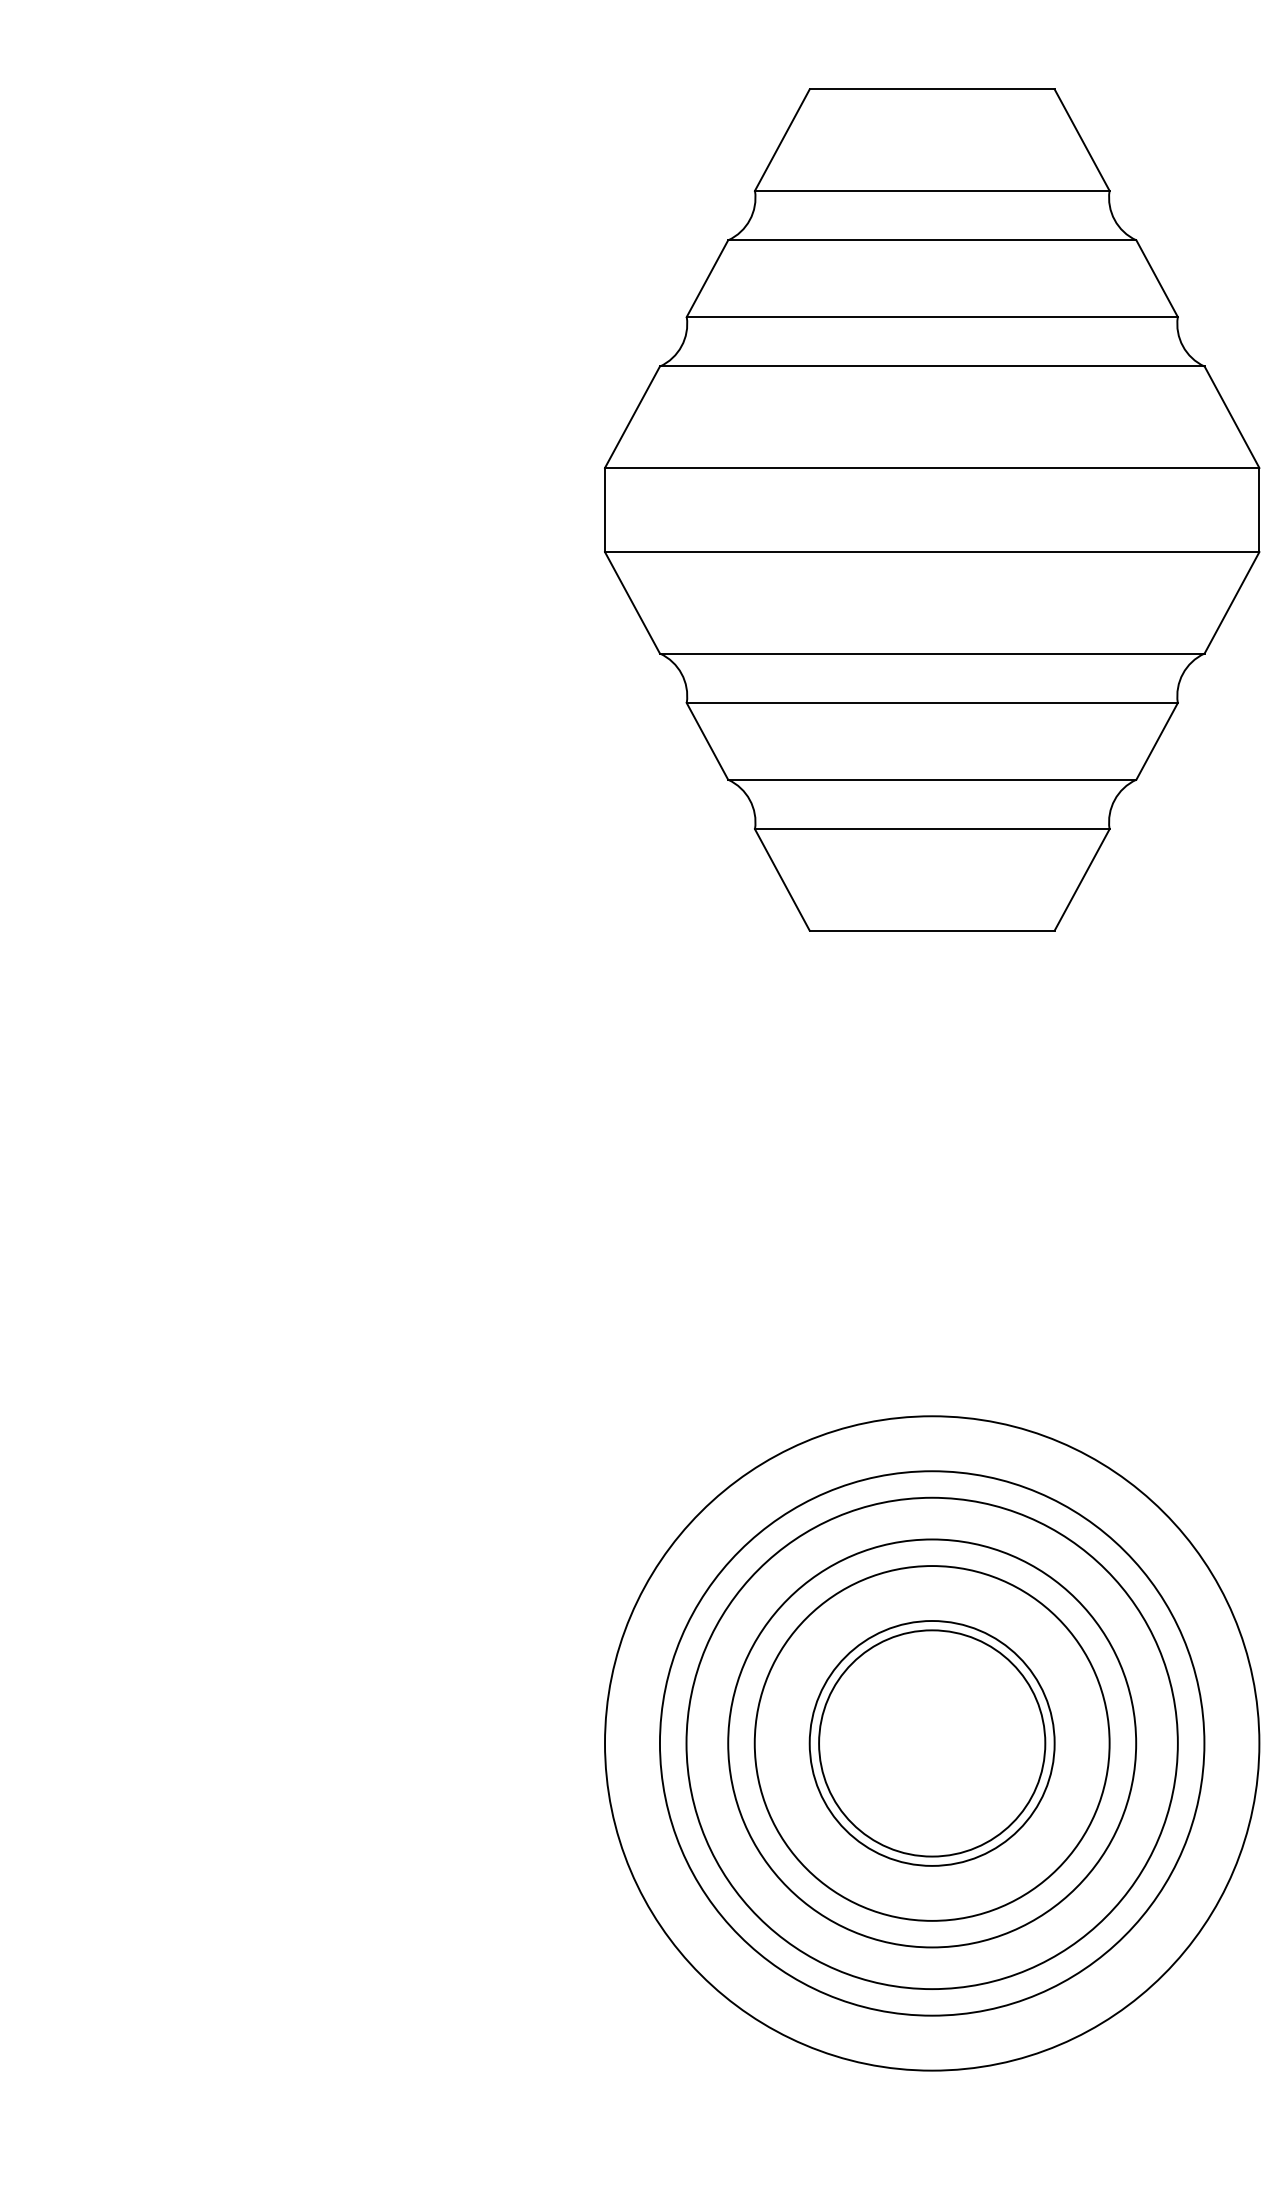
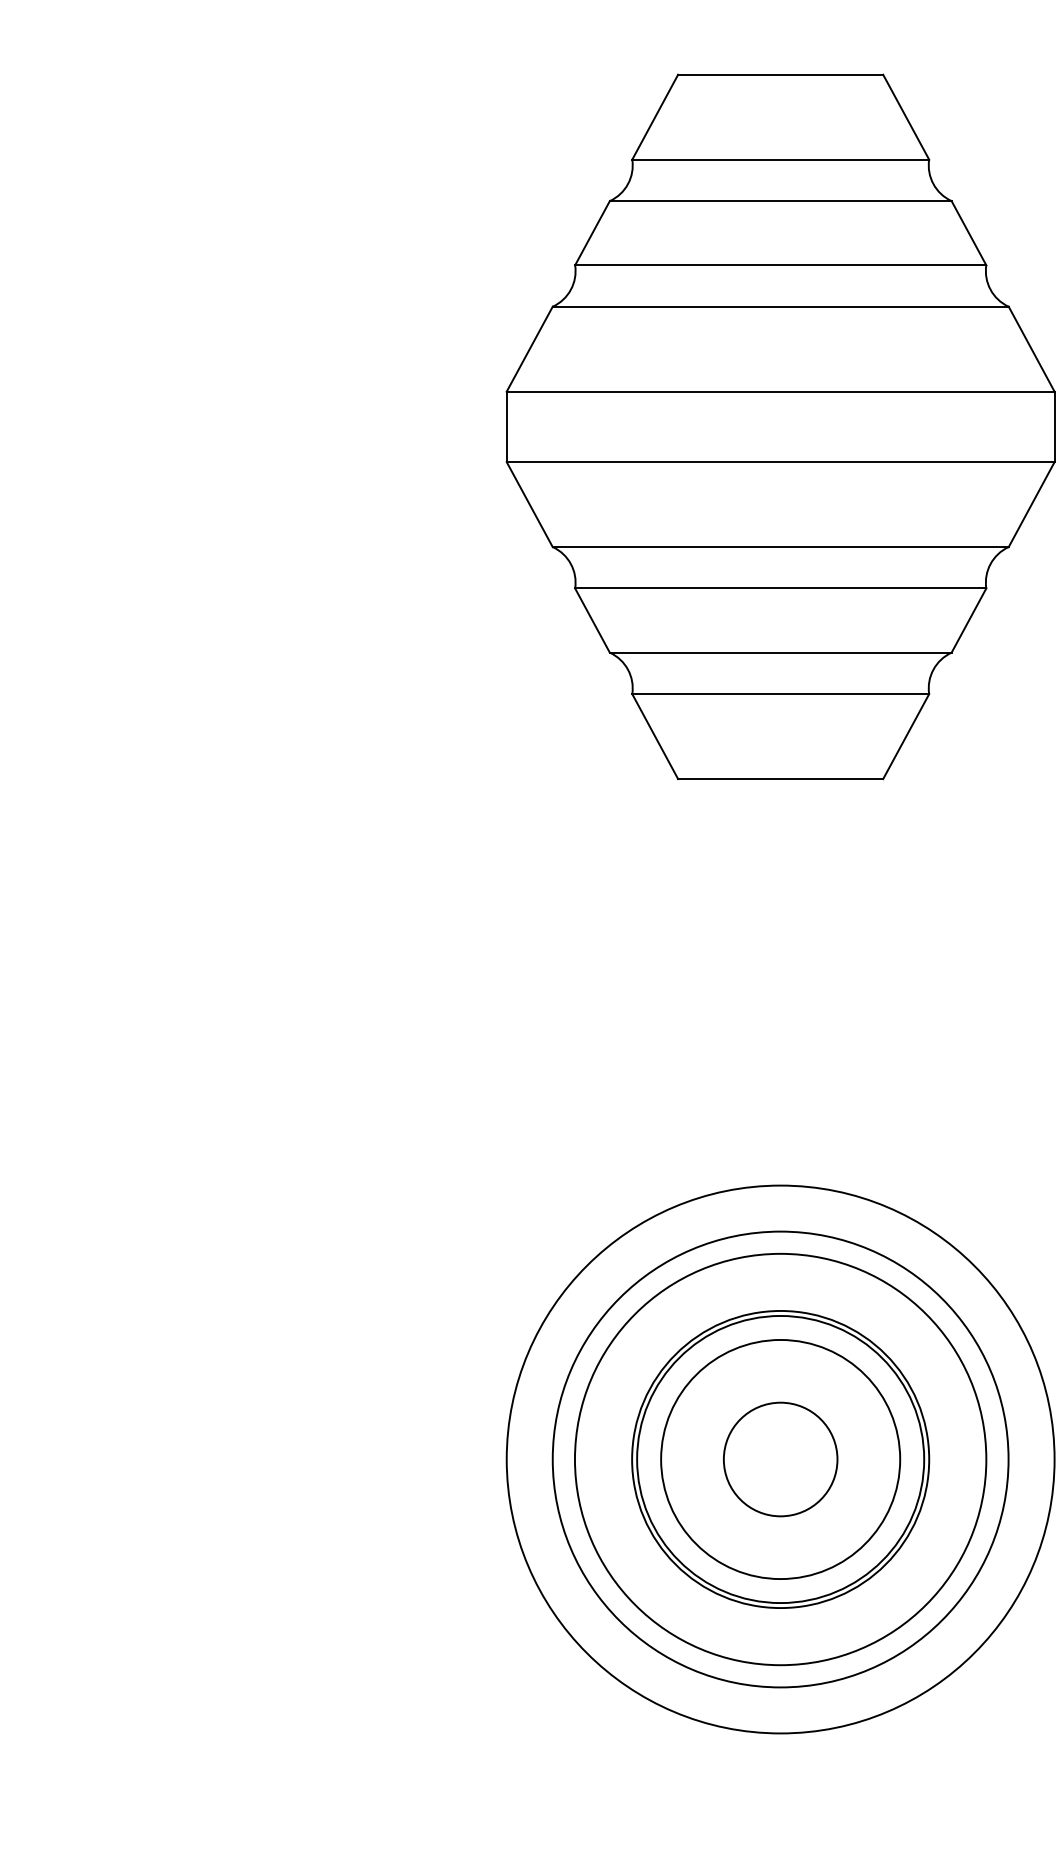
circle: (931, 1743) -> (780, 1459), size x1.4
circle: (932, 1743) -> (780, 1459), size x0.6
circle: (932, 1743) -> (780, 1459), size x0.7

